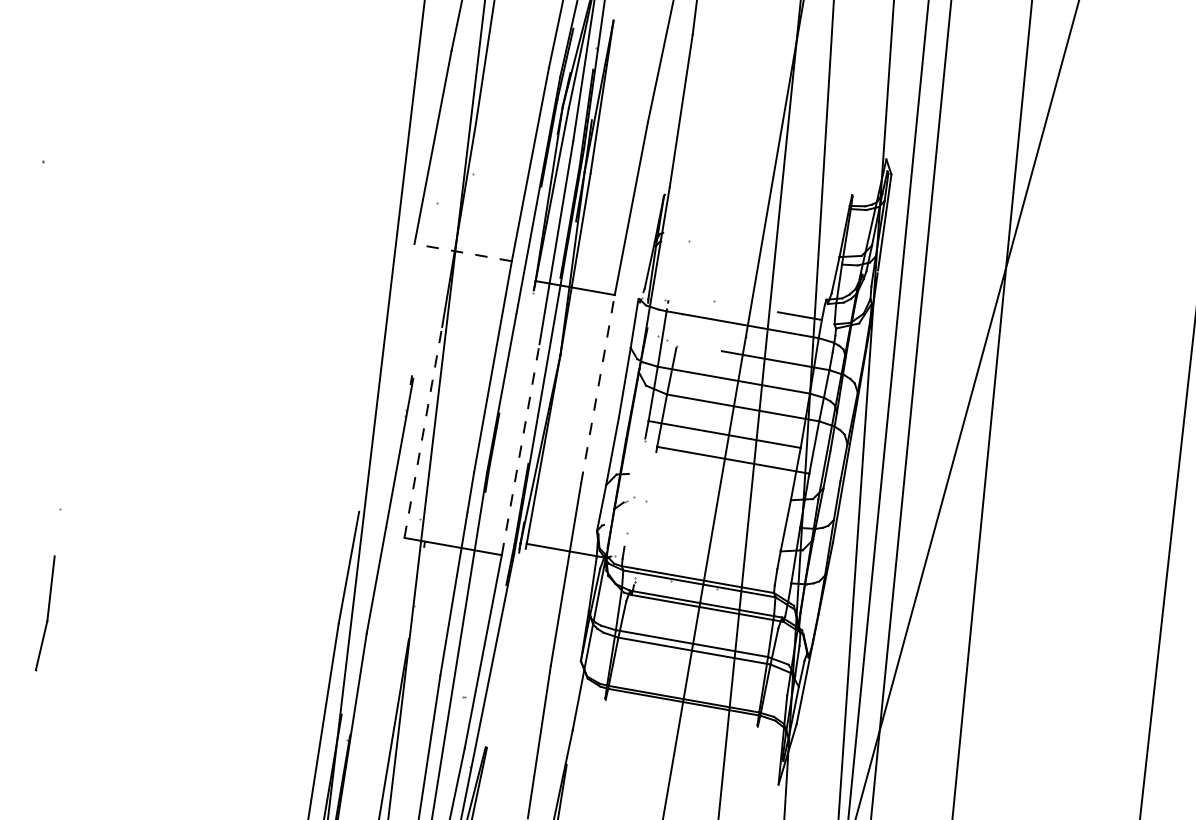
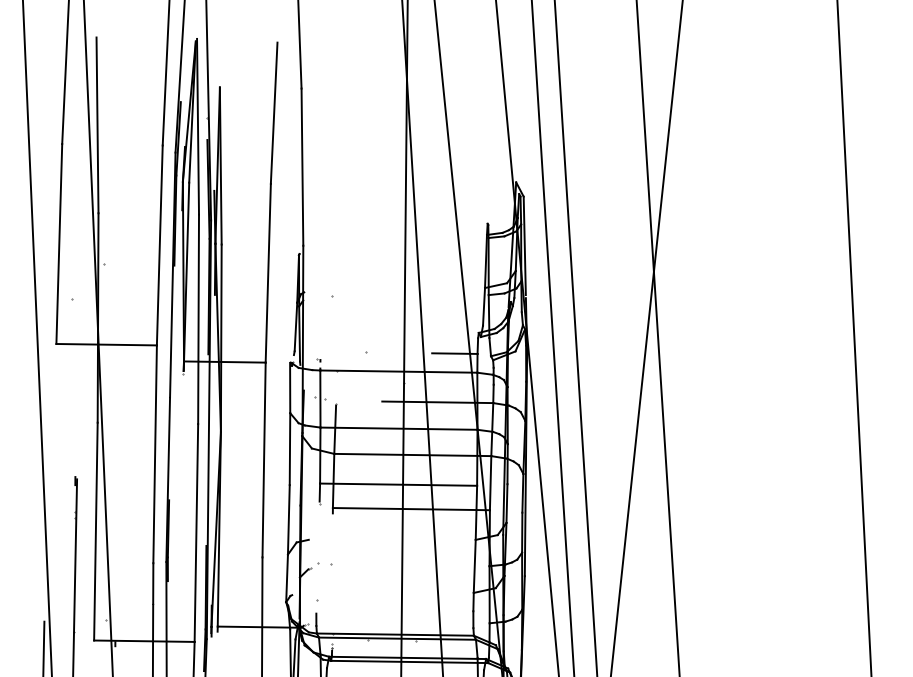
line: (462, 252) -> (105, 344), dashed -> solid
line: (597, 389) -> (263, 460), dashed -> solid
line: (423, 431) -> (95, 530), dashed -> solid
line: (520, 449) -> (196, 532), dashed -> solid

